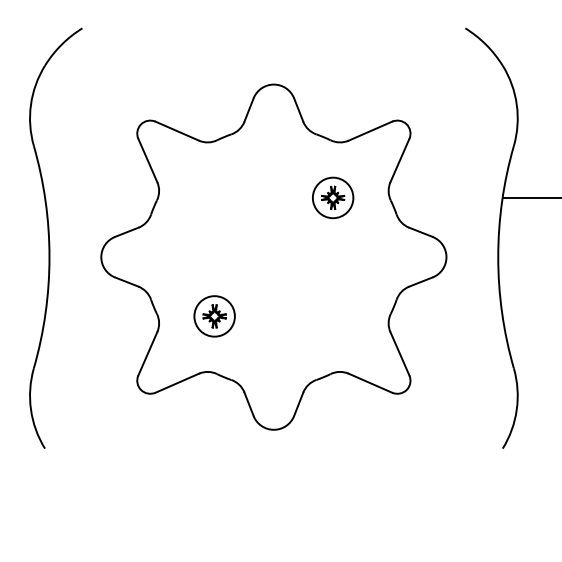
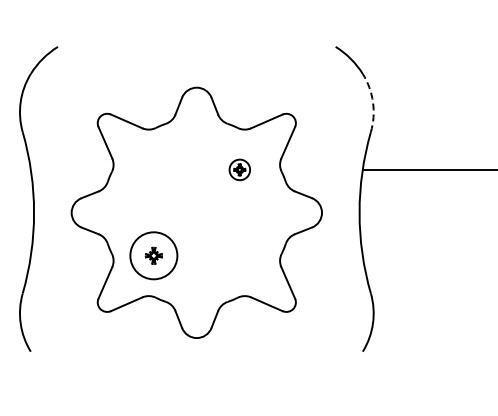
arc: (517, 105) -> (373, 102), solid -> dashed
part: (332, 197) -> (239, 169), size x0.7
circle: (214, 315) -> (153, 255), size x1.6

